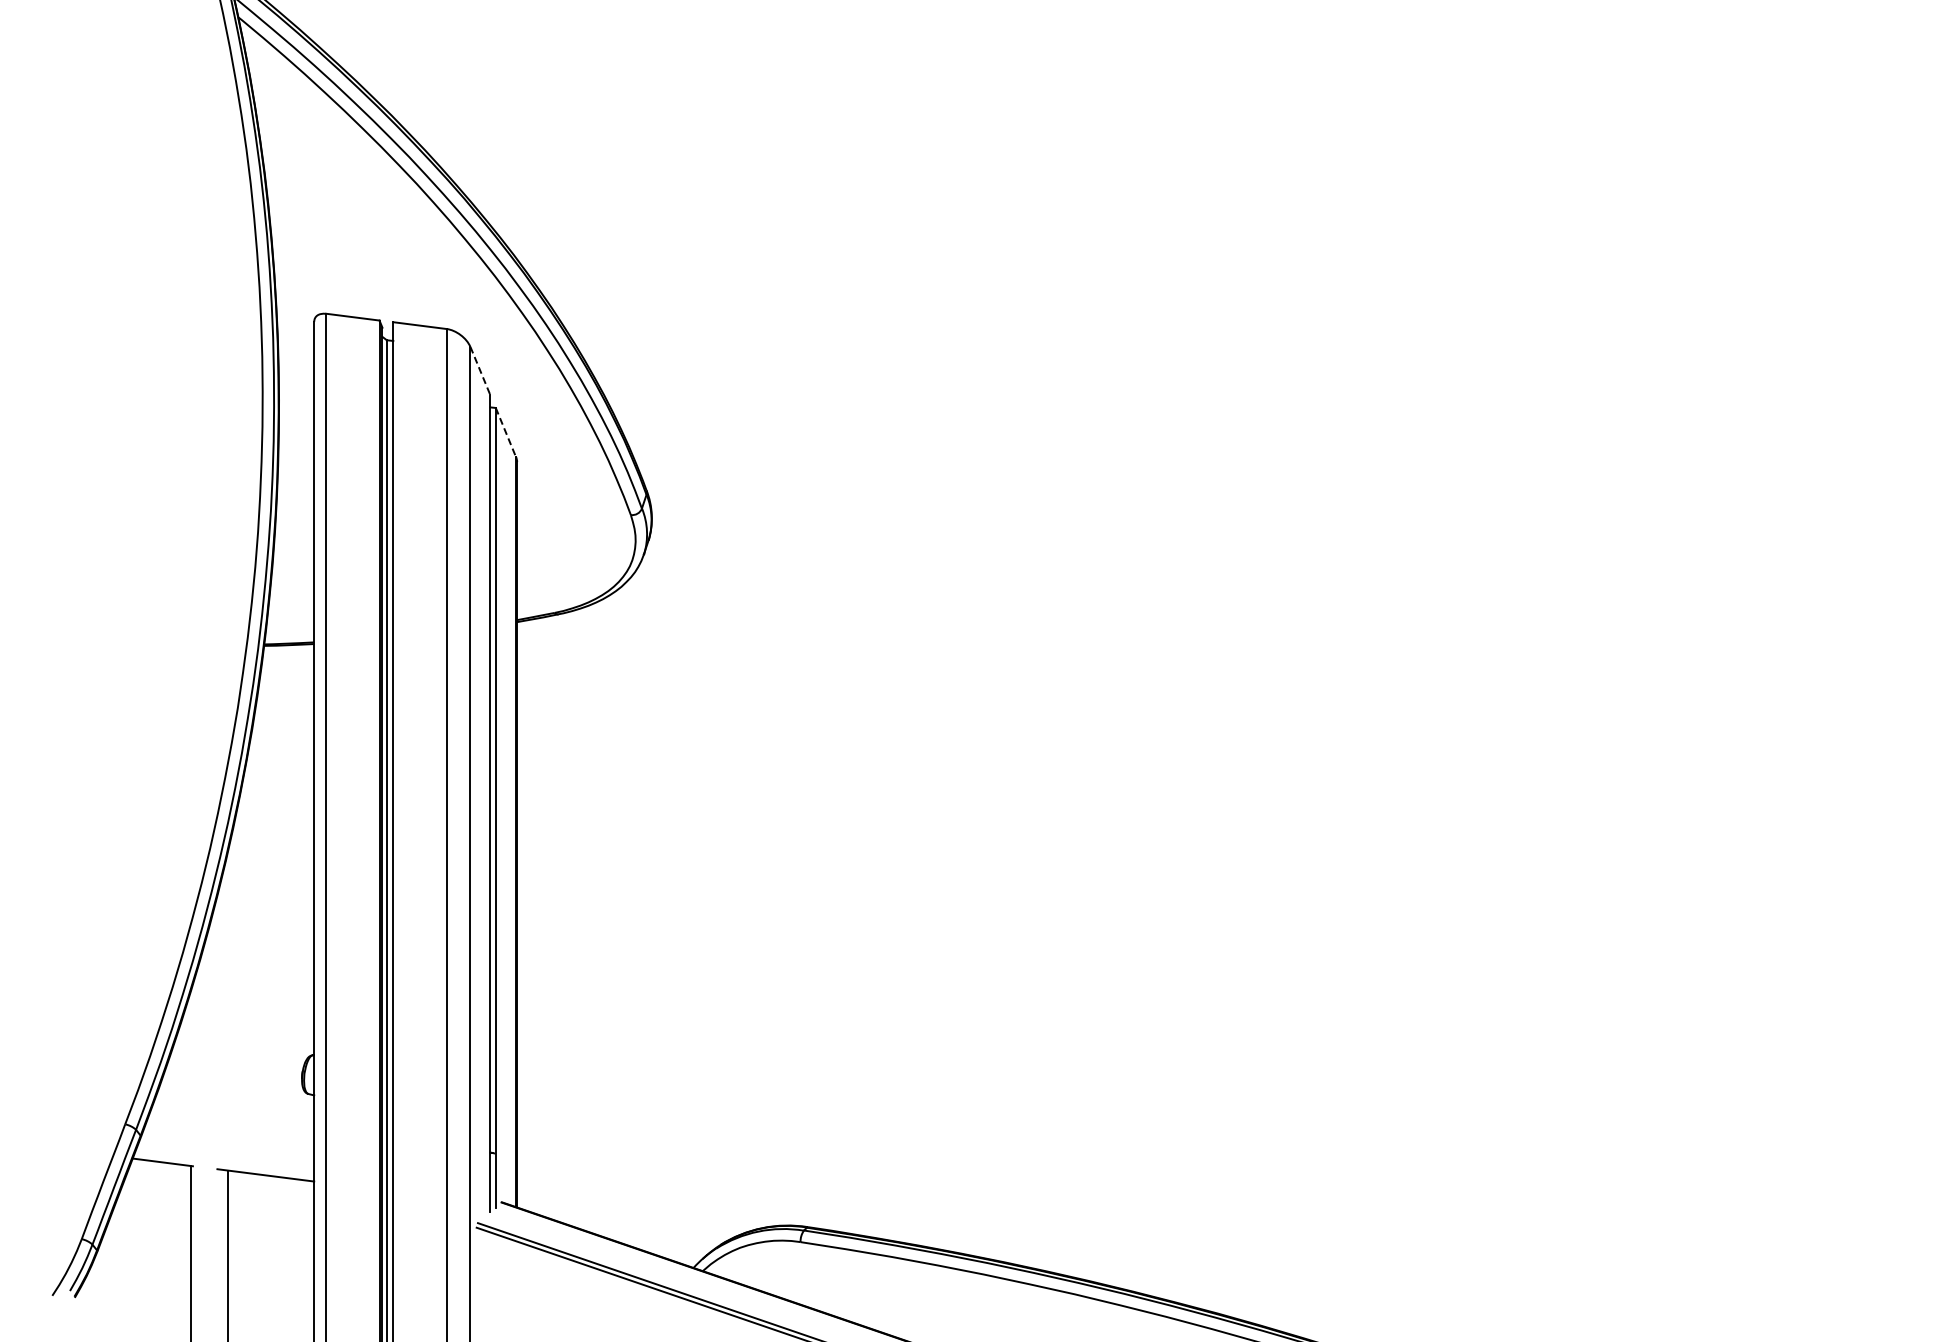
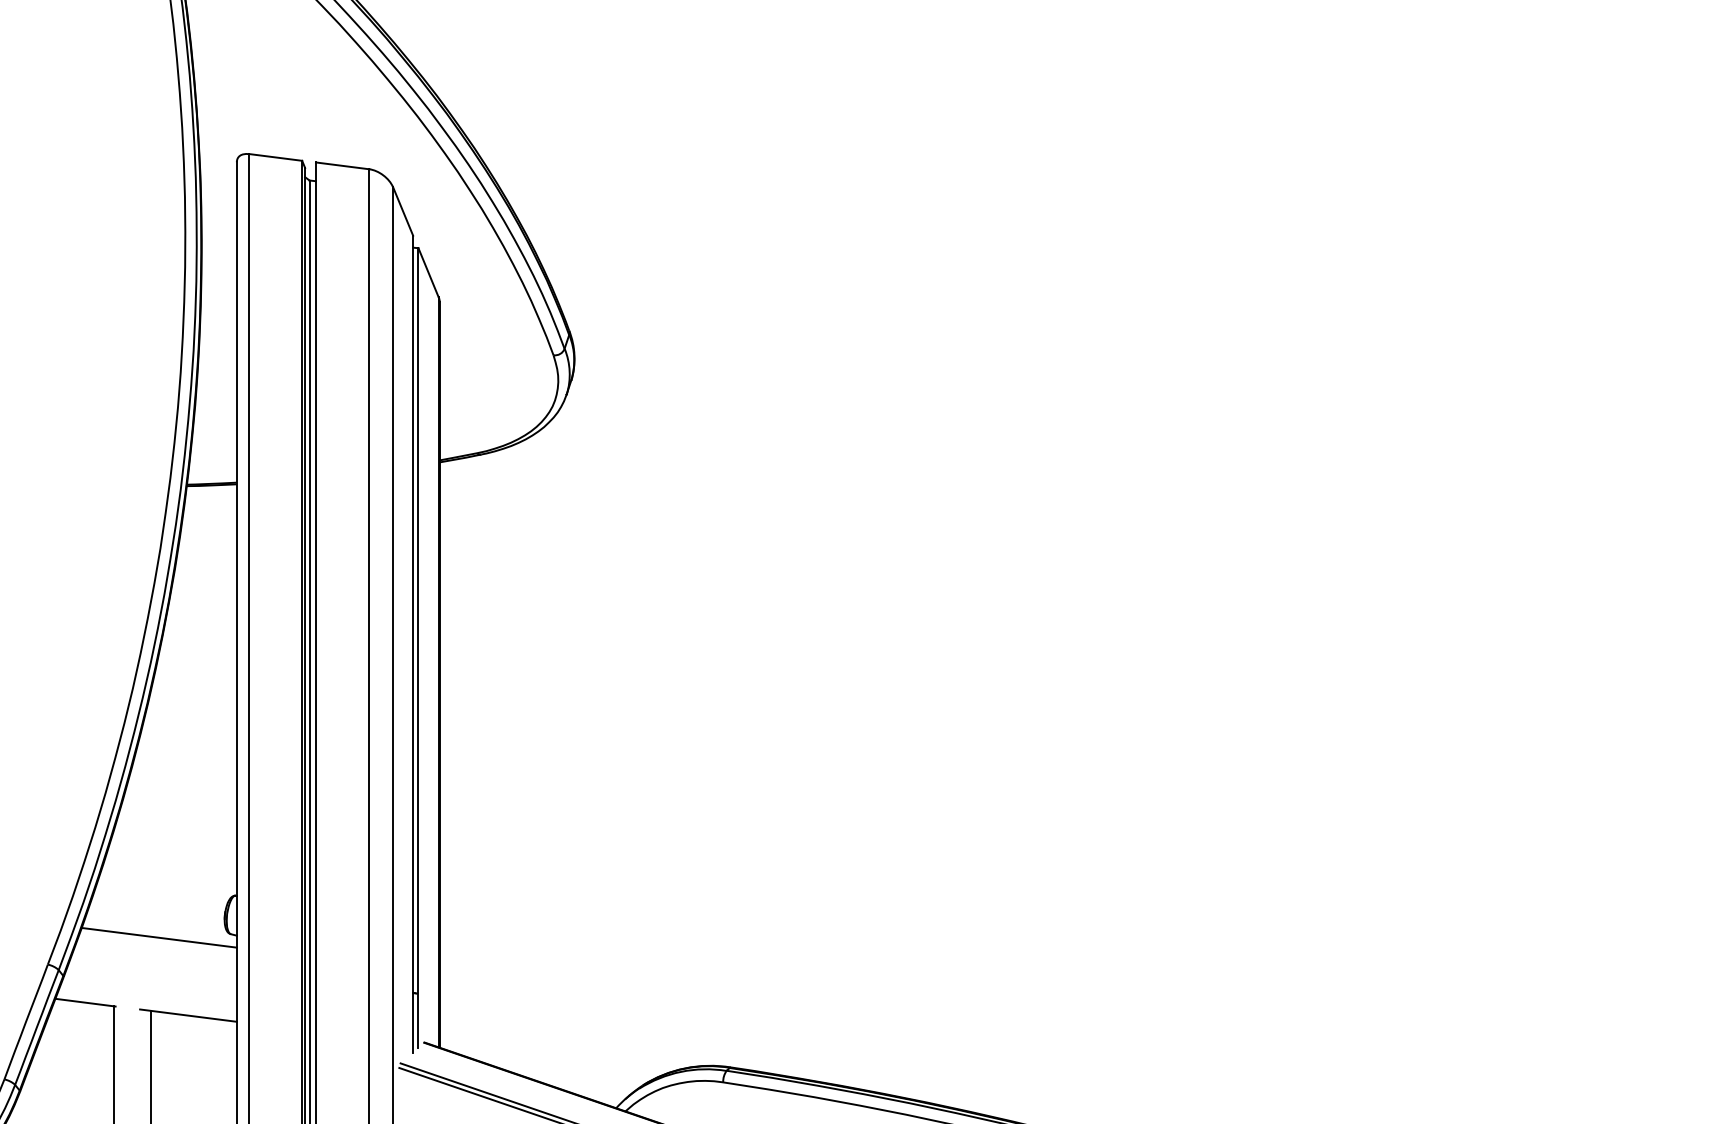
line: (480, 371) -> (403, 211), dashed -> solid
line: (506, 432) -> (429, 272), dashed -> solid
line: (236, 1097) -> (159, 937), added

